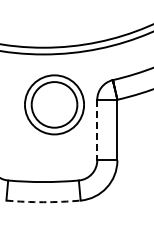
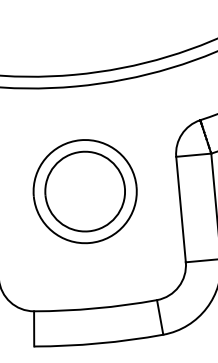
part: (54, 104) -> (85, 190), moved
line: (97, 130) -> (181, 210), dashed -> solid
arc: (43, 202) -> (98, 343), dashed -> solid

